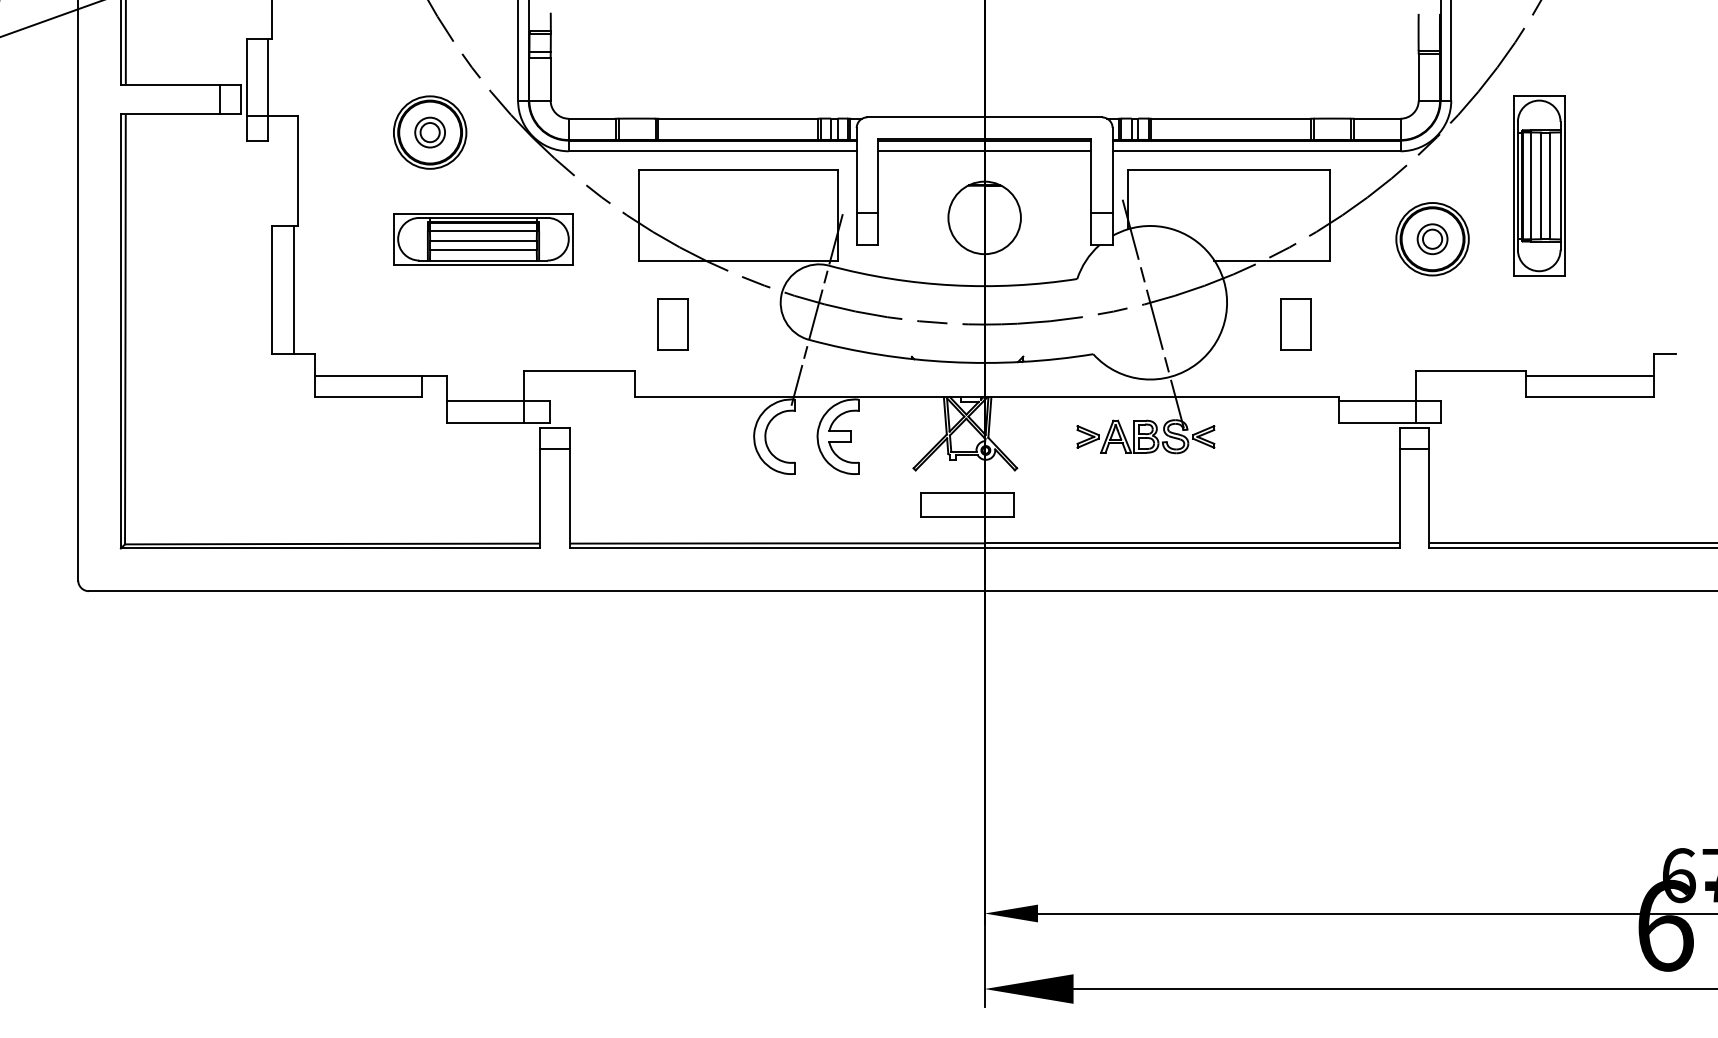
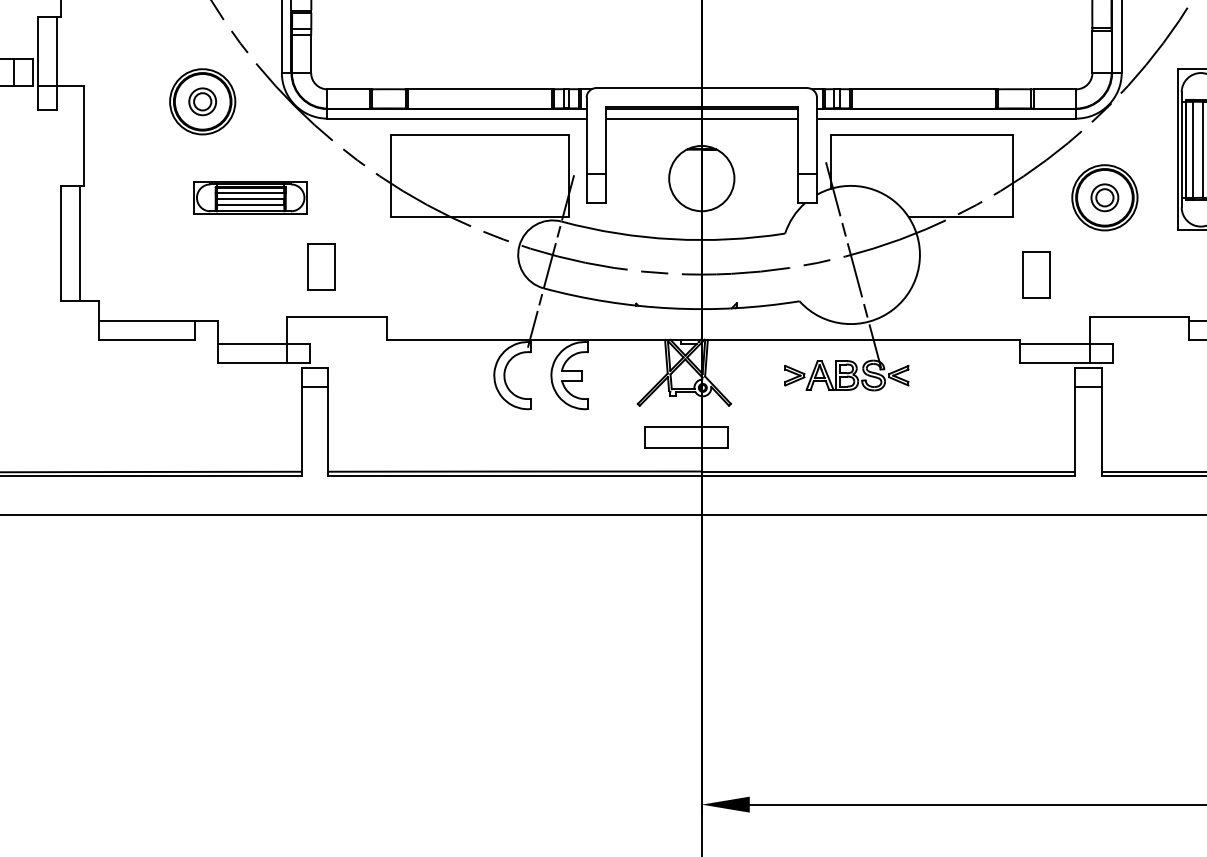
part: (483, 239) -> (250, 198), size x0.7
part: (672, 324) -> (320, 267), moved
part: (1295, 324) -> (1035, 274), moved

